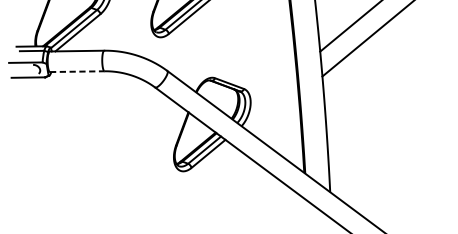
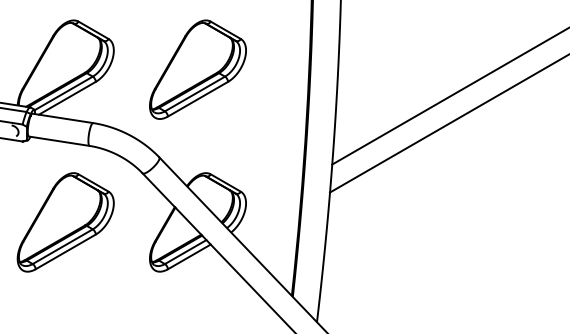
line: (77, 71) -> (59, 141), dashed -> solid
part: (94, 142) -> (65, 222), added

